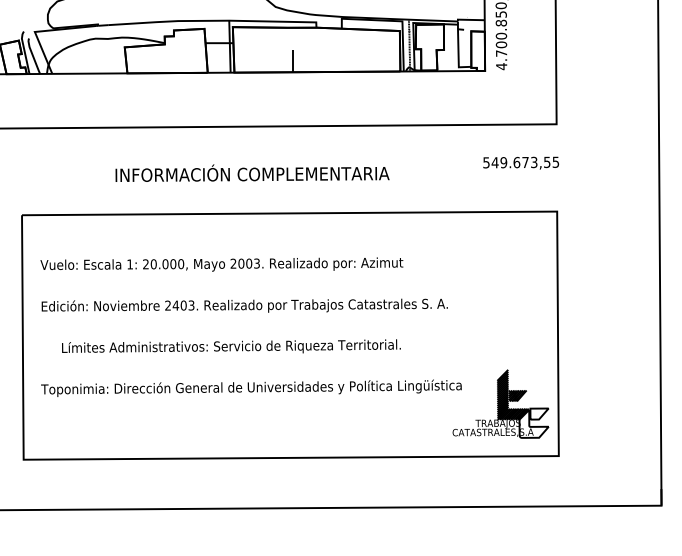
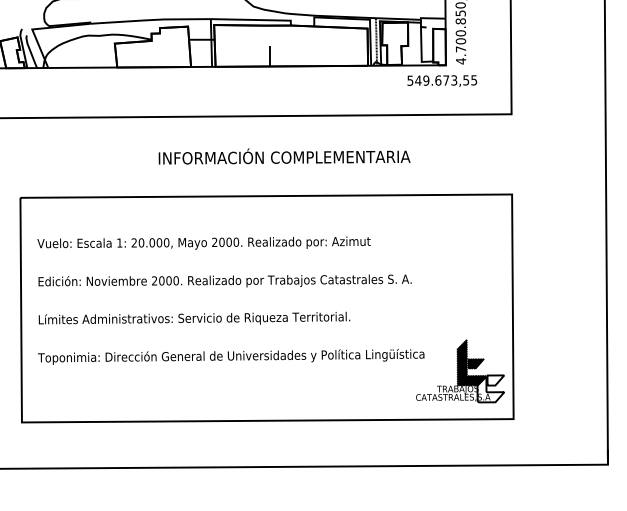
text: (520, 162) -> (441, 80), moved
text: (252, 172) -> (284, 155), moved
text: (257, 263) -> (236, 242), 2003. -> 2000.
text: (183, 305) -> (168, 280), 2403. -> 2000.
text: (231, 346) -> (194, 318), moved

